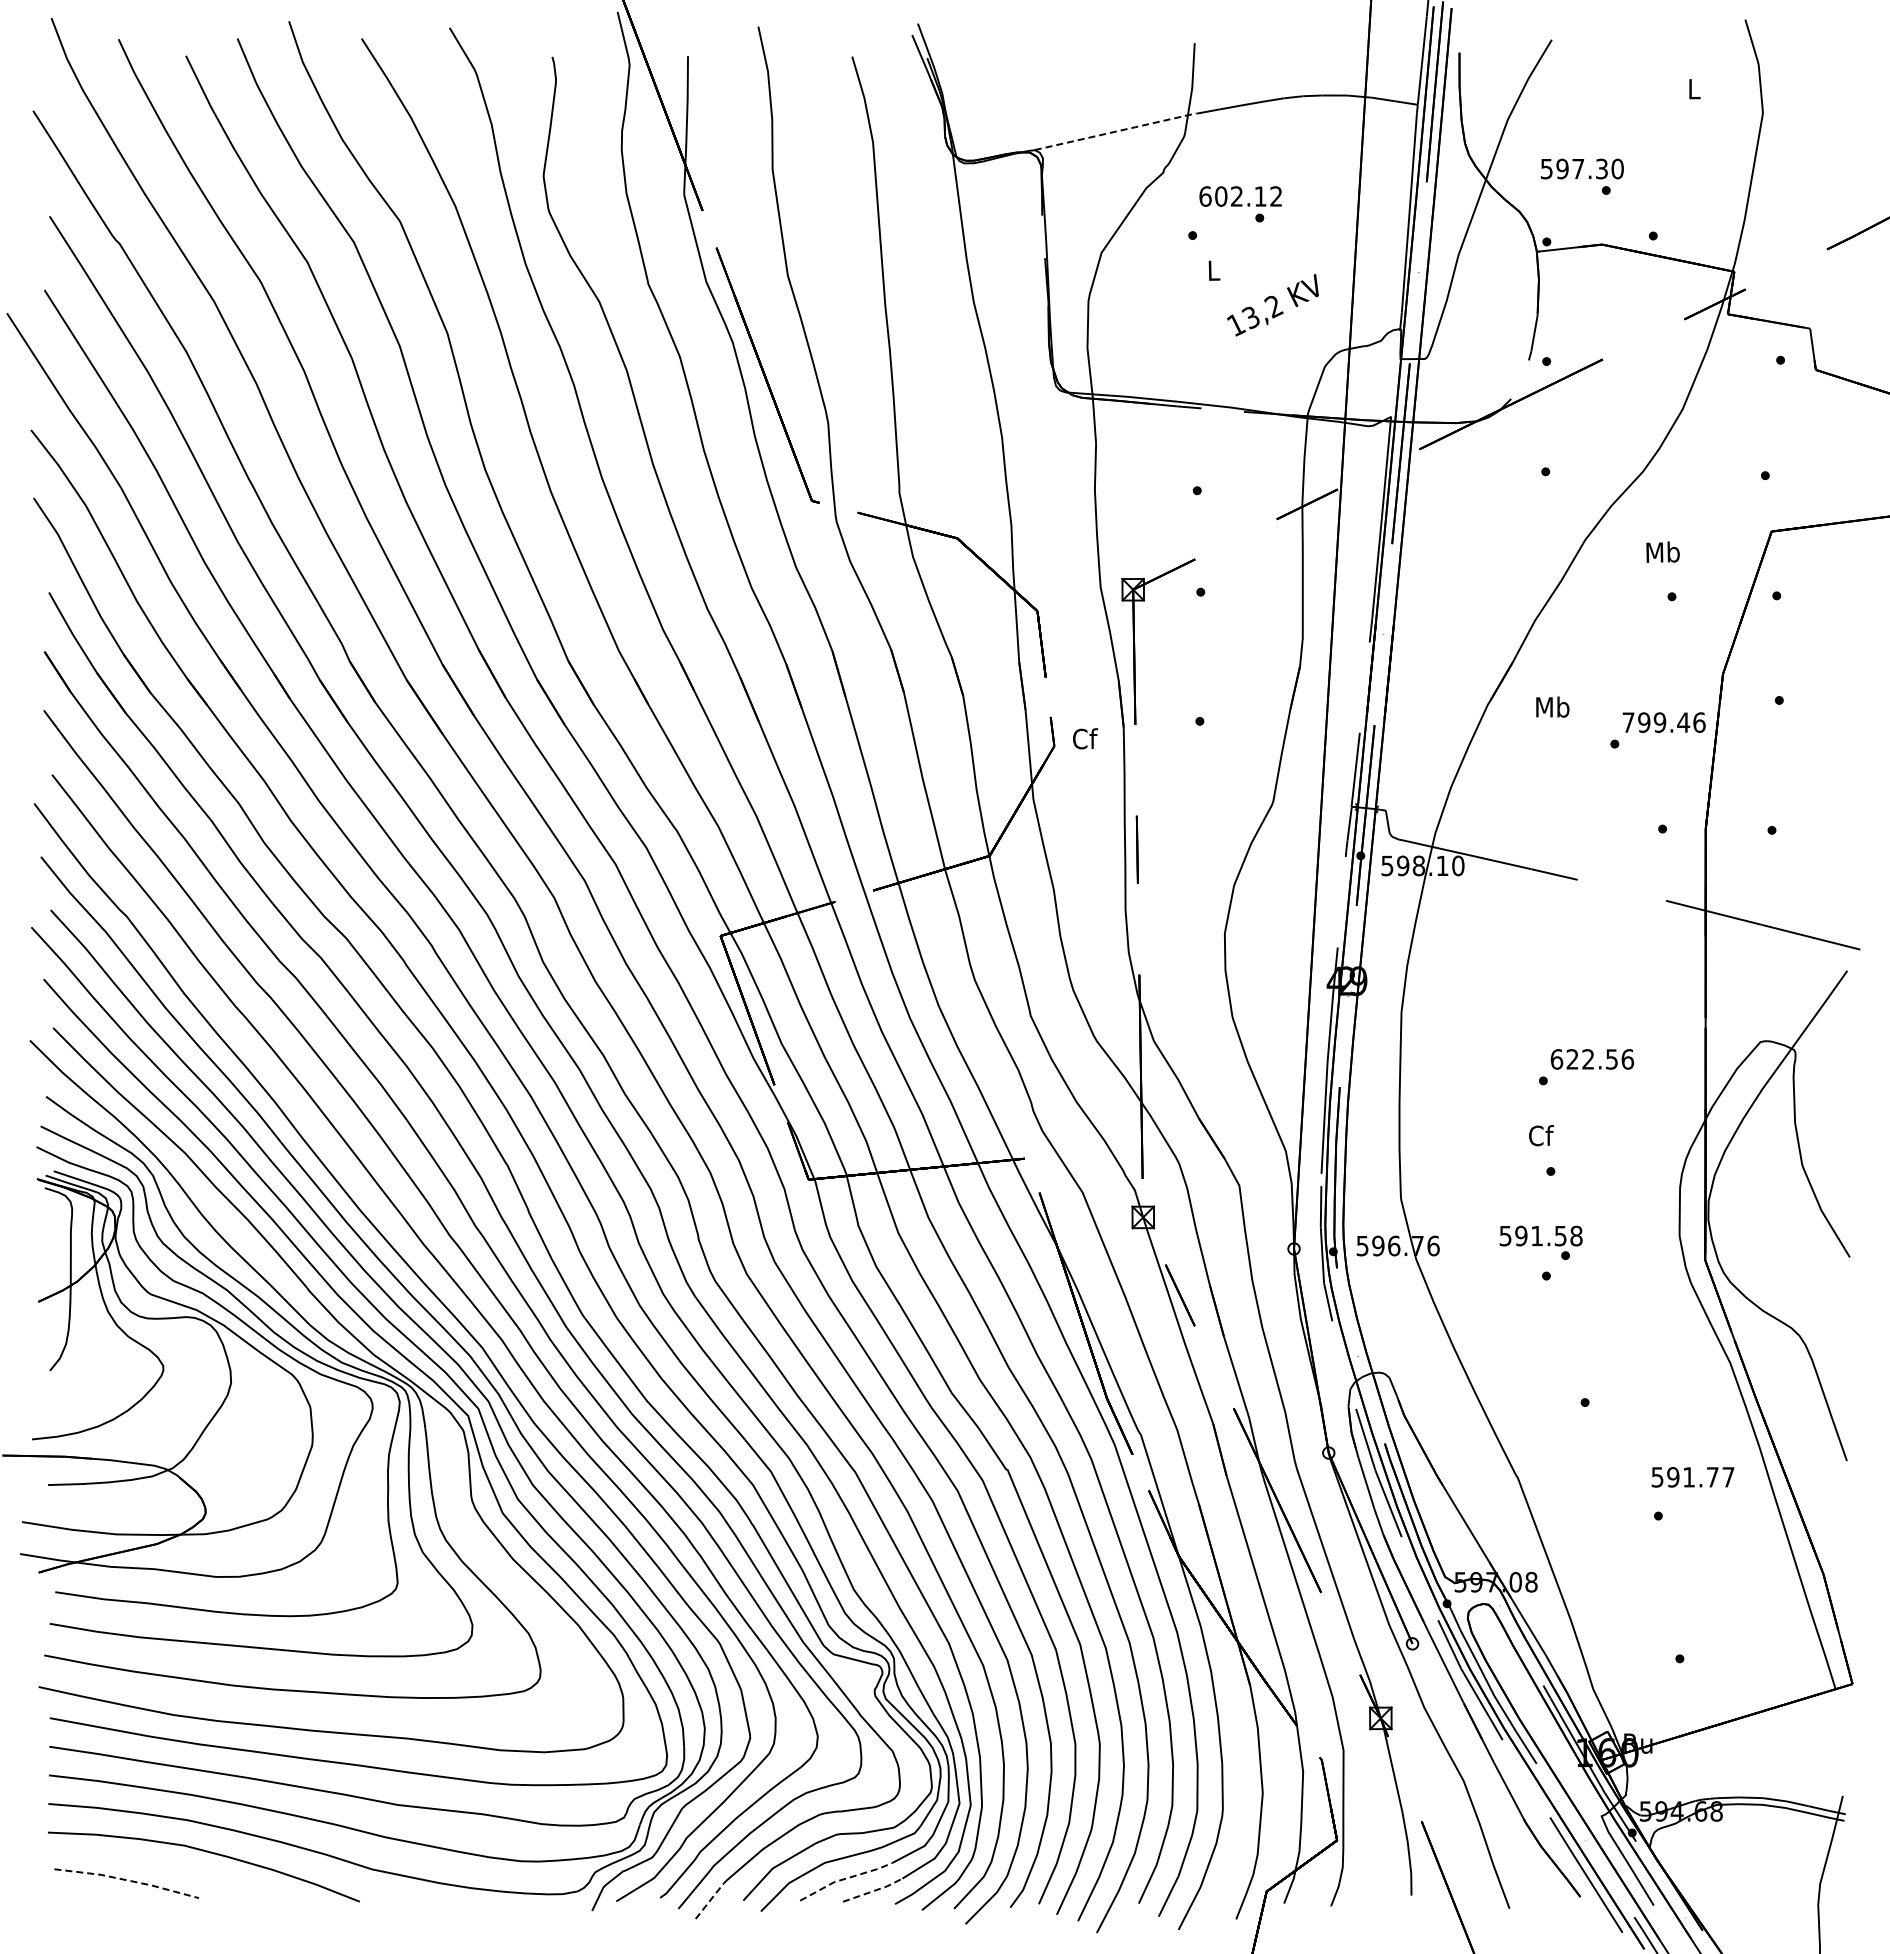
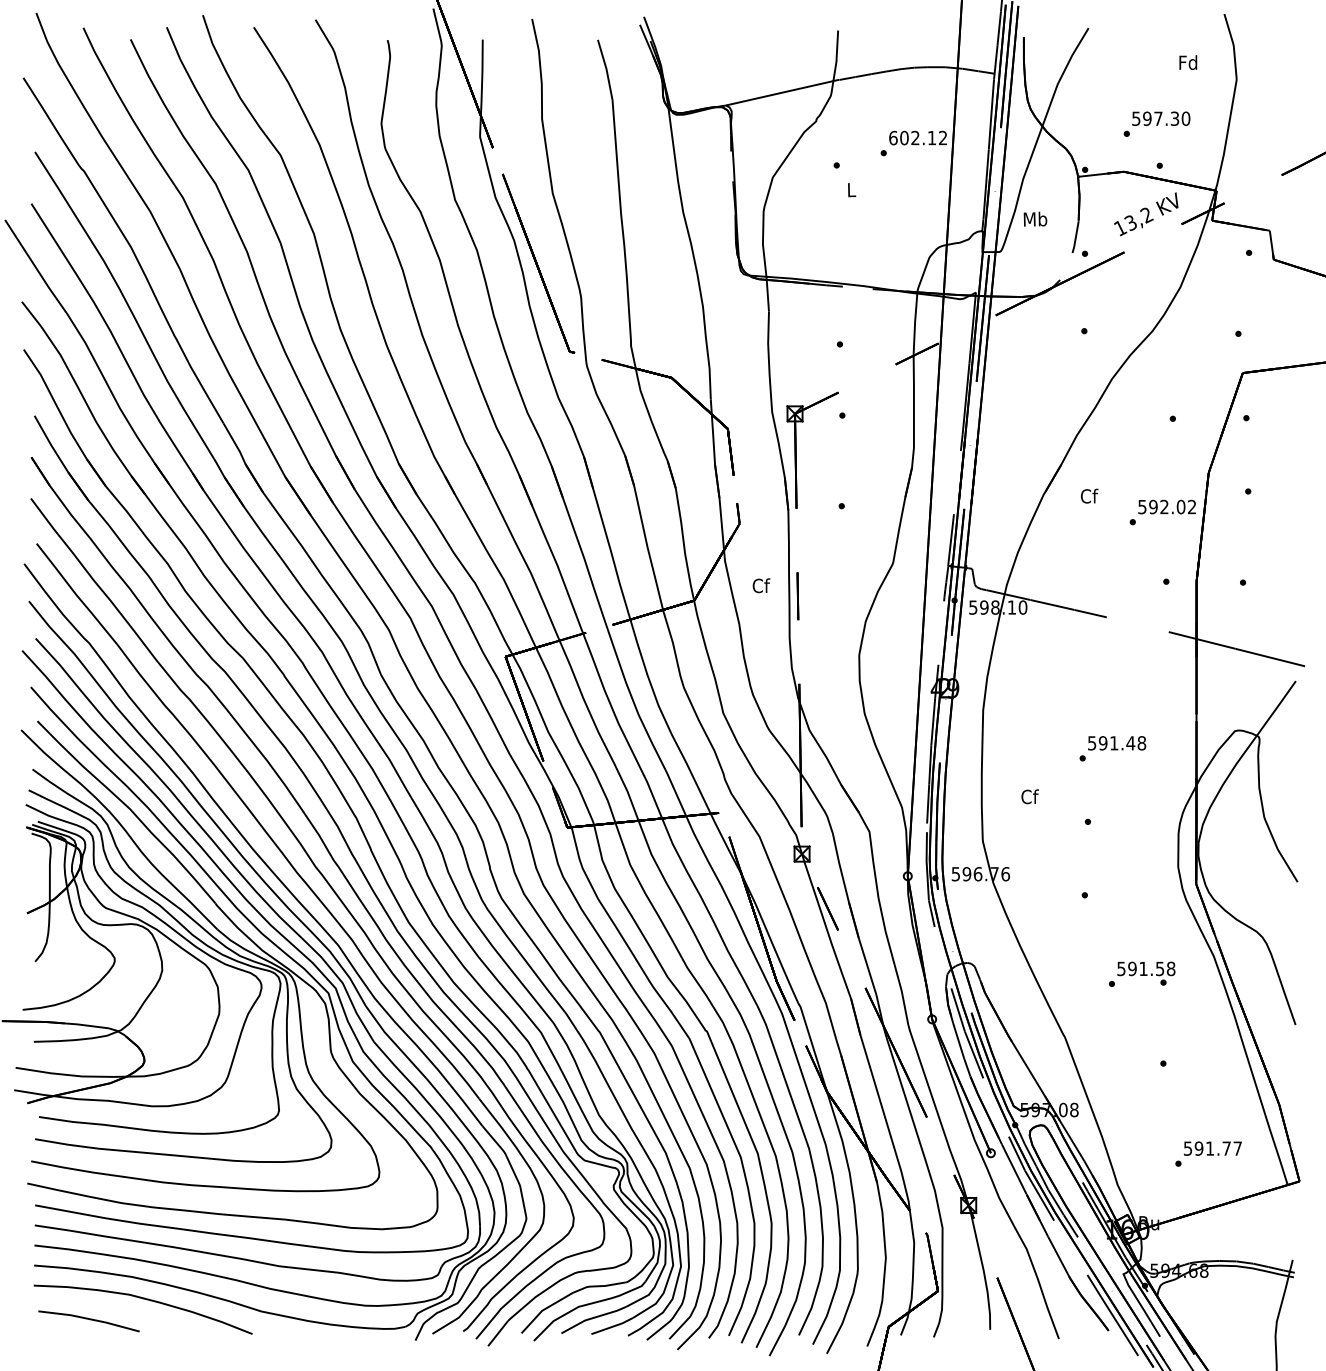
text: (1693, 88) -> (1187, 62), L -> Fd
line: (1115, 131) -> (782, 92), dashed -> solid
text: (1582, 168) -> (1161, 118), moved
text: (1240, 196) -> (917, 138), moved
text: (1272, 305) -> (1145, 214), moved
text: (1662, 551) -> (1035, 218), moved
text: (1552, 706) -> (1089, 495), Mb -> Cf
text: (1663, 722) -> (1166, 506), 799.46 -> 592.02
text: (1085, 738) -> (761, 585), moved
text: (1592, 1059) -> (1117, 743), 622.56 -> 591.48
text: (1541, 1135) -> (1030, 796), moved
text: (1540, 1242) -> (1145, 973), moved
text: (1692, 1477) -> (1212, 1148), moved
line: (845, 1878) -> (593, 1317), dashed -> solid
line: (127, 1880) -> (89, 1319), dashed -> solid
line: (873, 1890) -> (612, 1326), dashed -> solid
line: (709, 1901) -> (497, 1333), dashed -> solid

